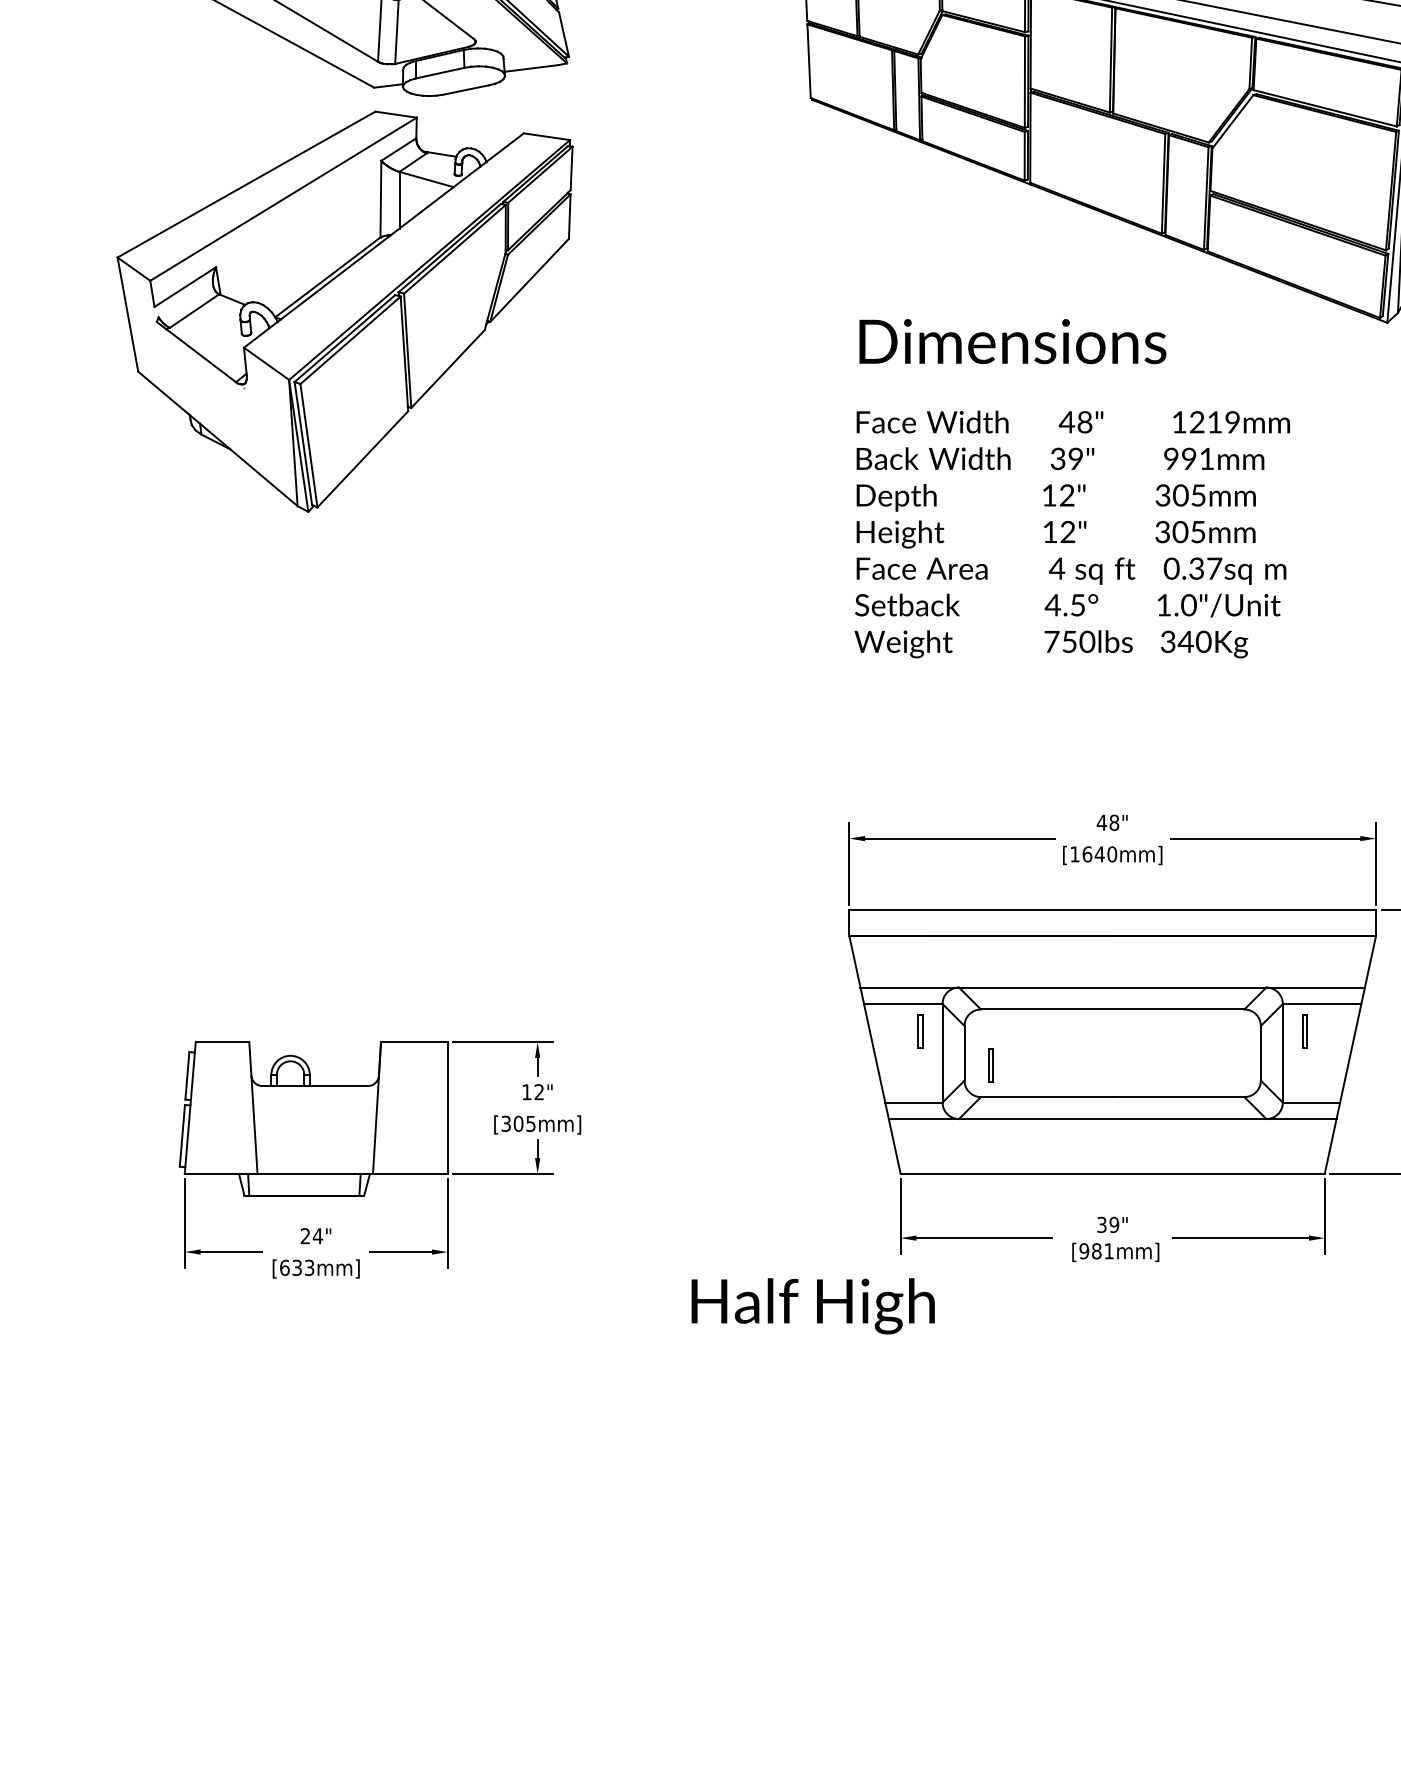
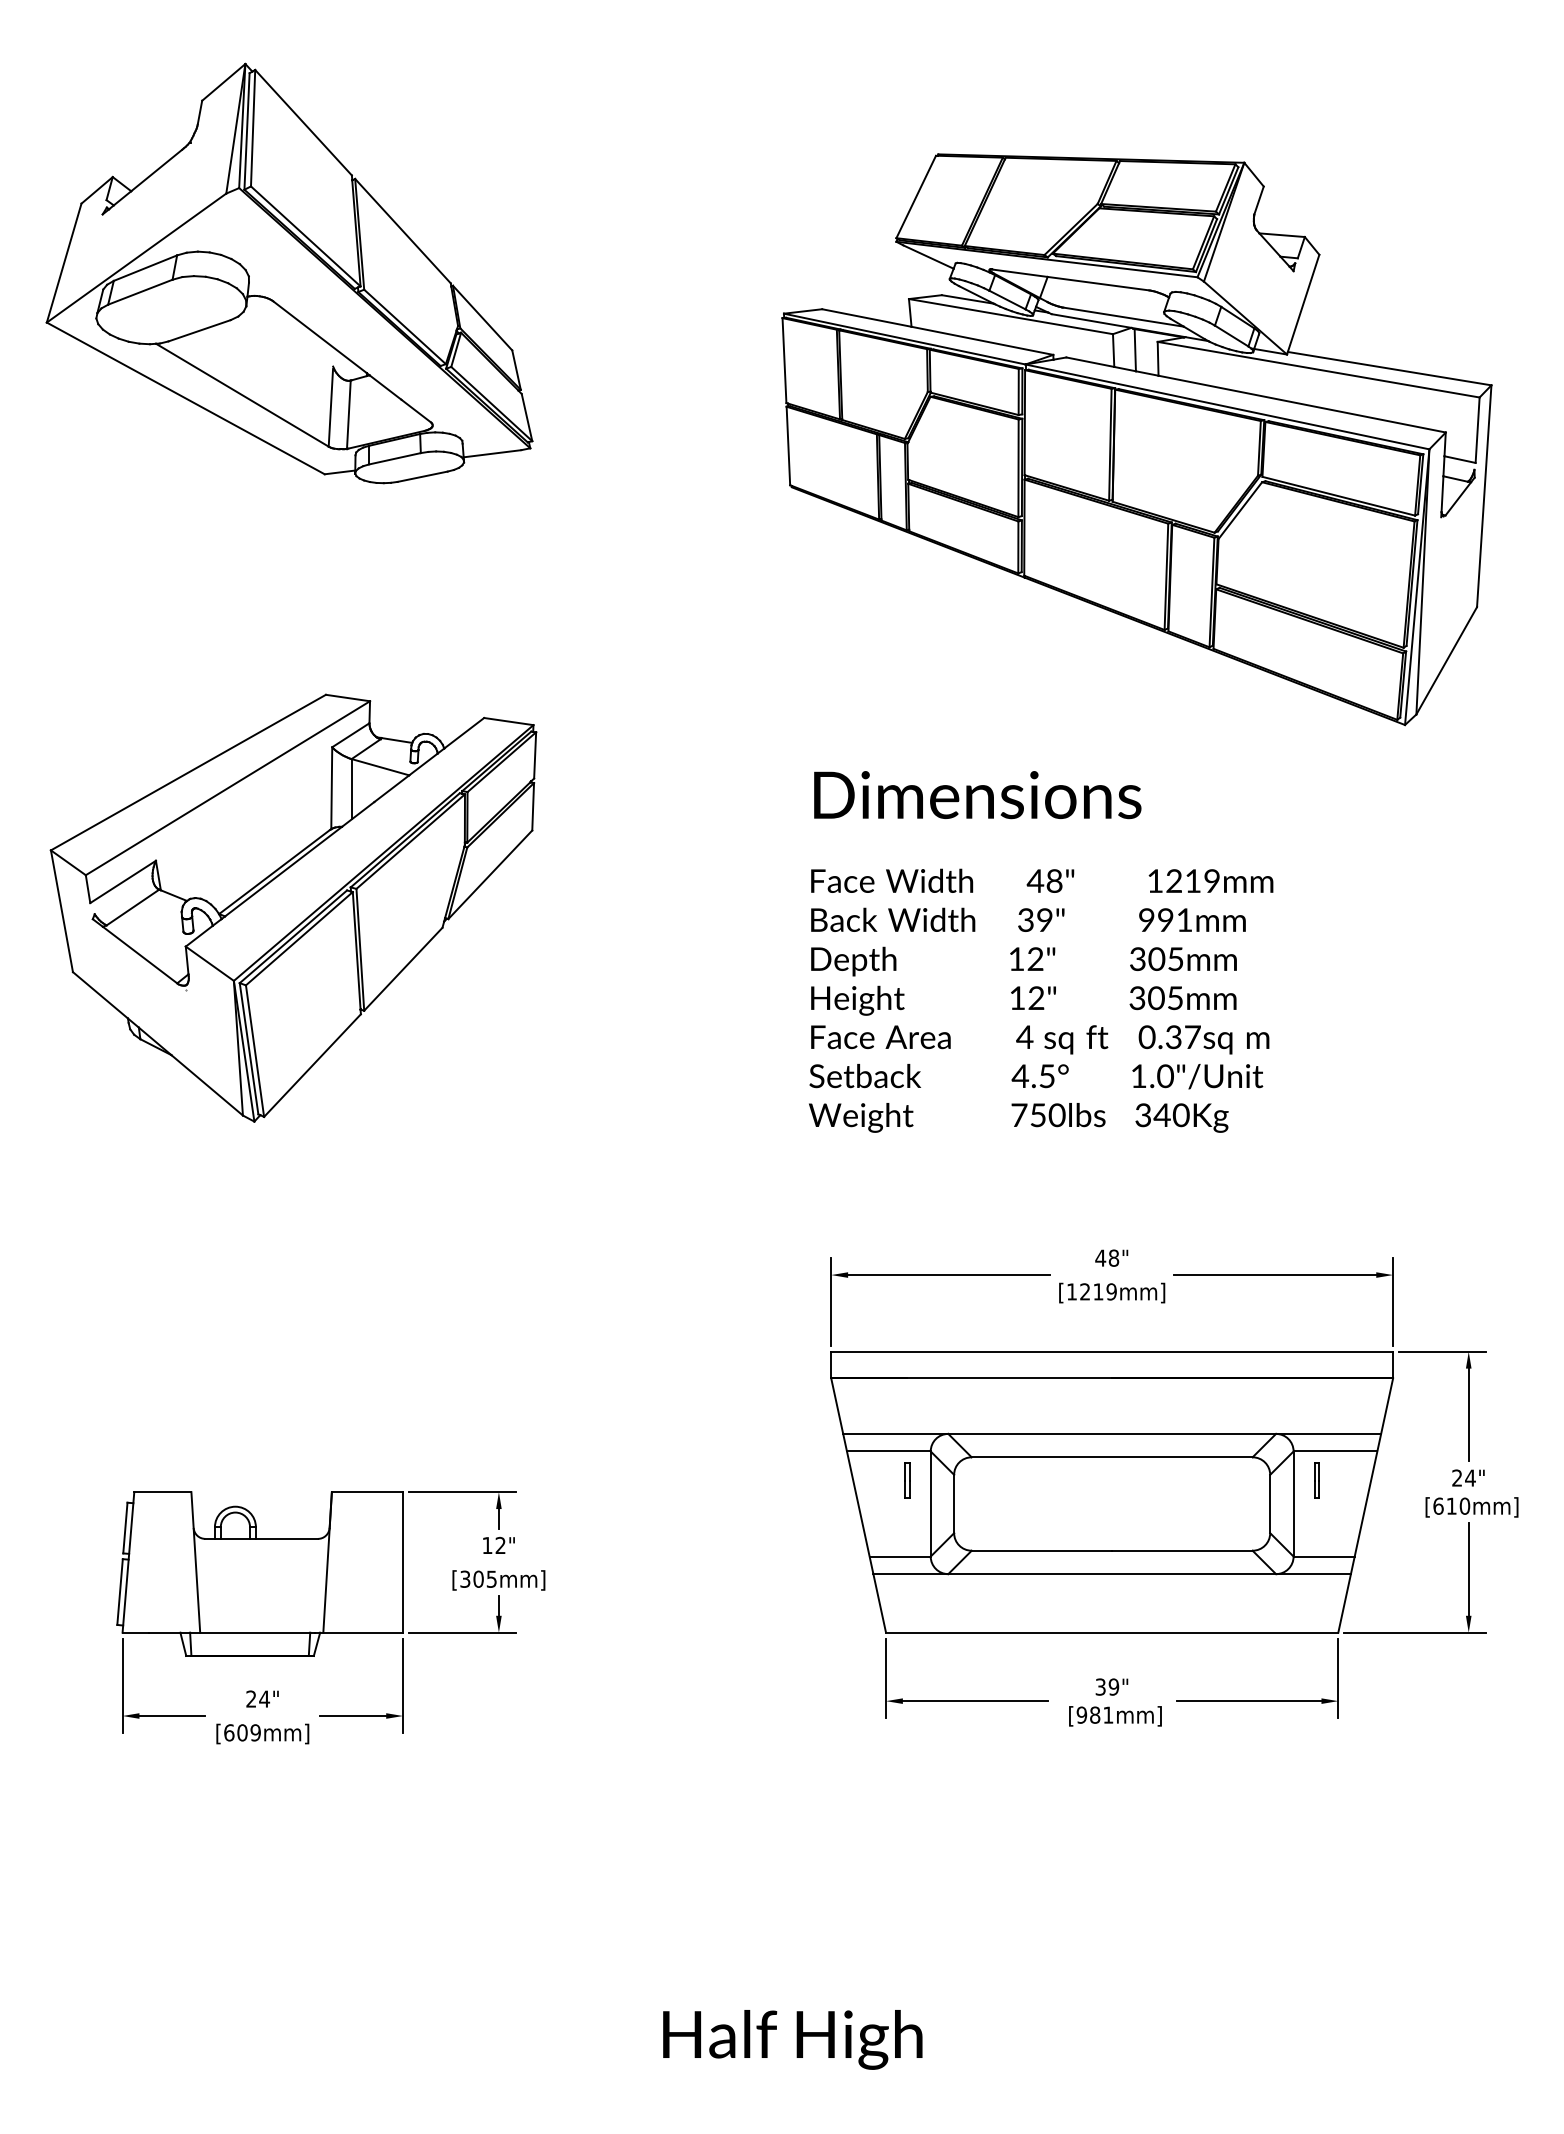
part: (345, 311) -> (293, 907), moved
text: (1072, 488) -> (1041, 951), moved
text: (1099, 854) -> (1098, 1291), [1640mm] -> [1219mm]
part: (991, 1065) -> (982, 1517), removed
text: (302, 1267) -> (248, 1732), [633mm] -> [609mm]
text: (812, 1305) -> (792, 2039), moved

